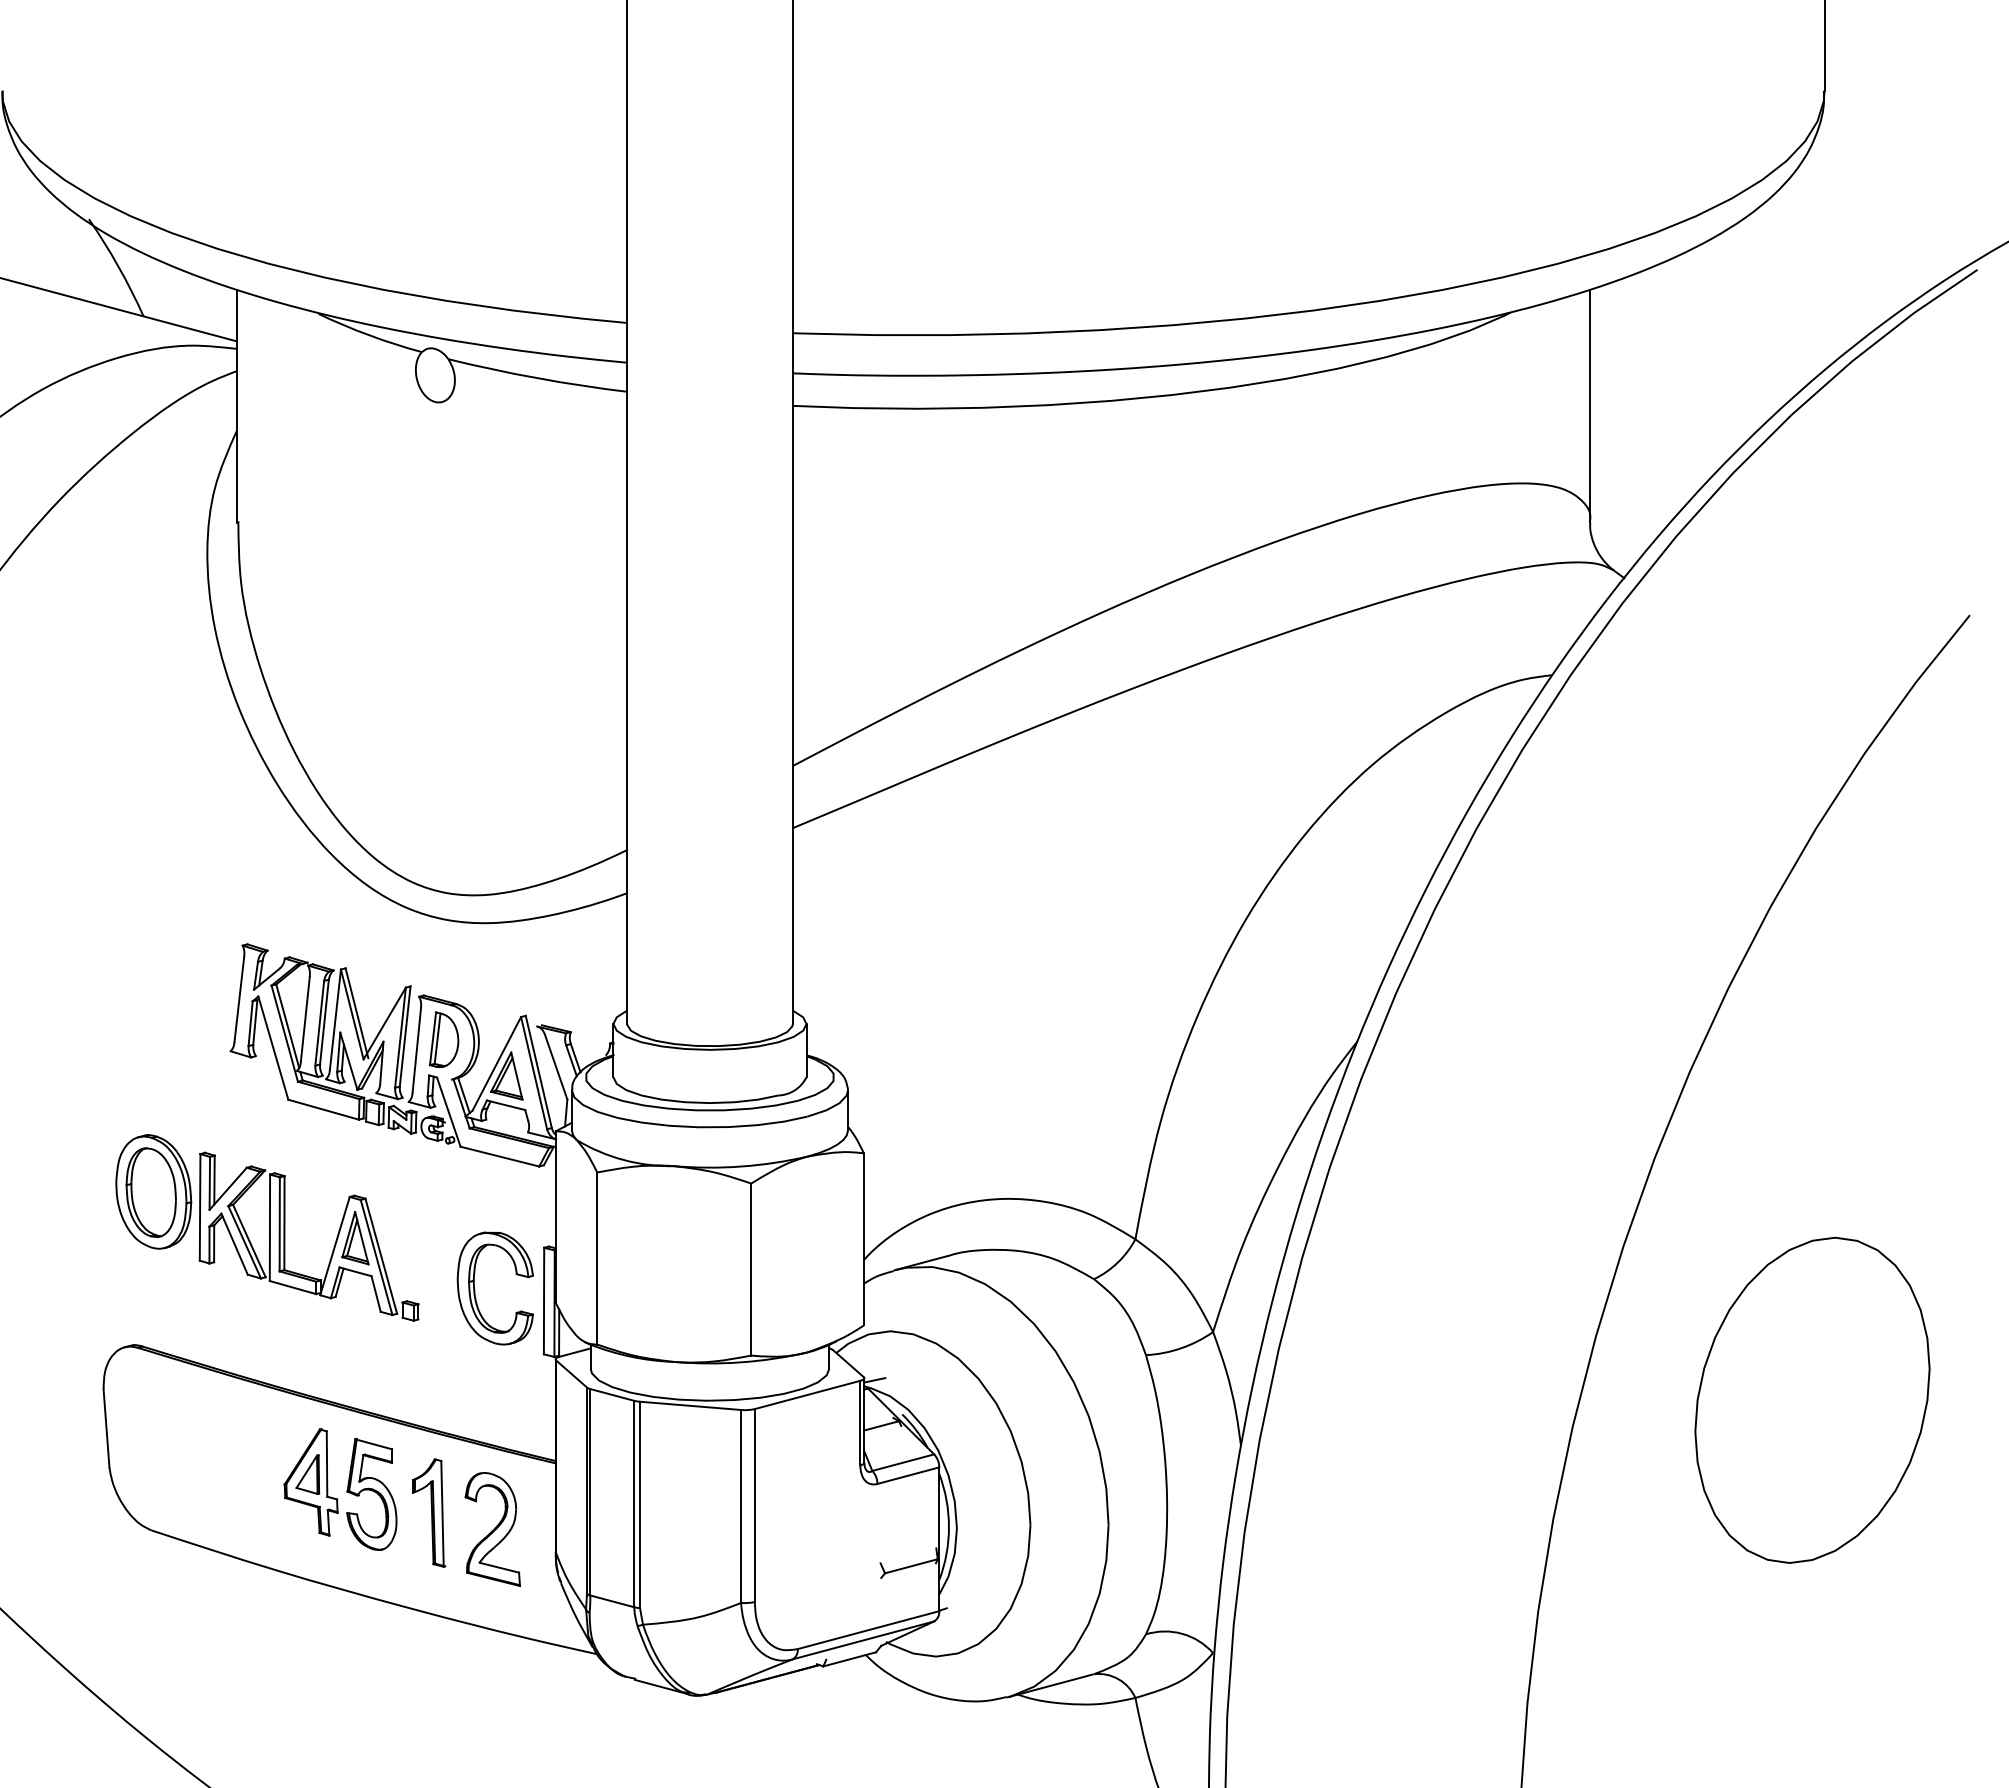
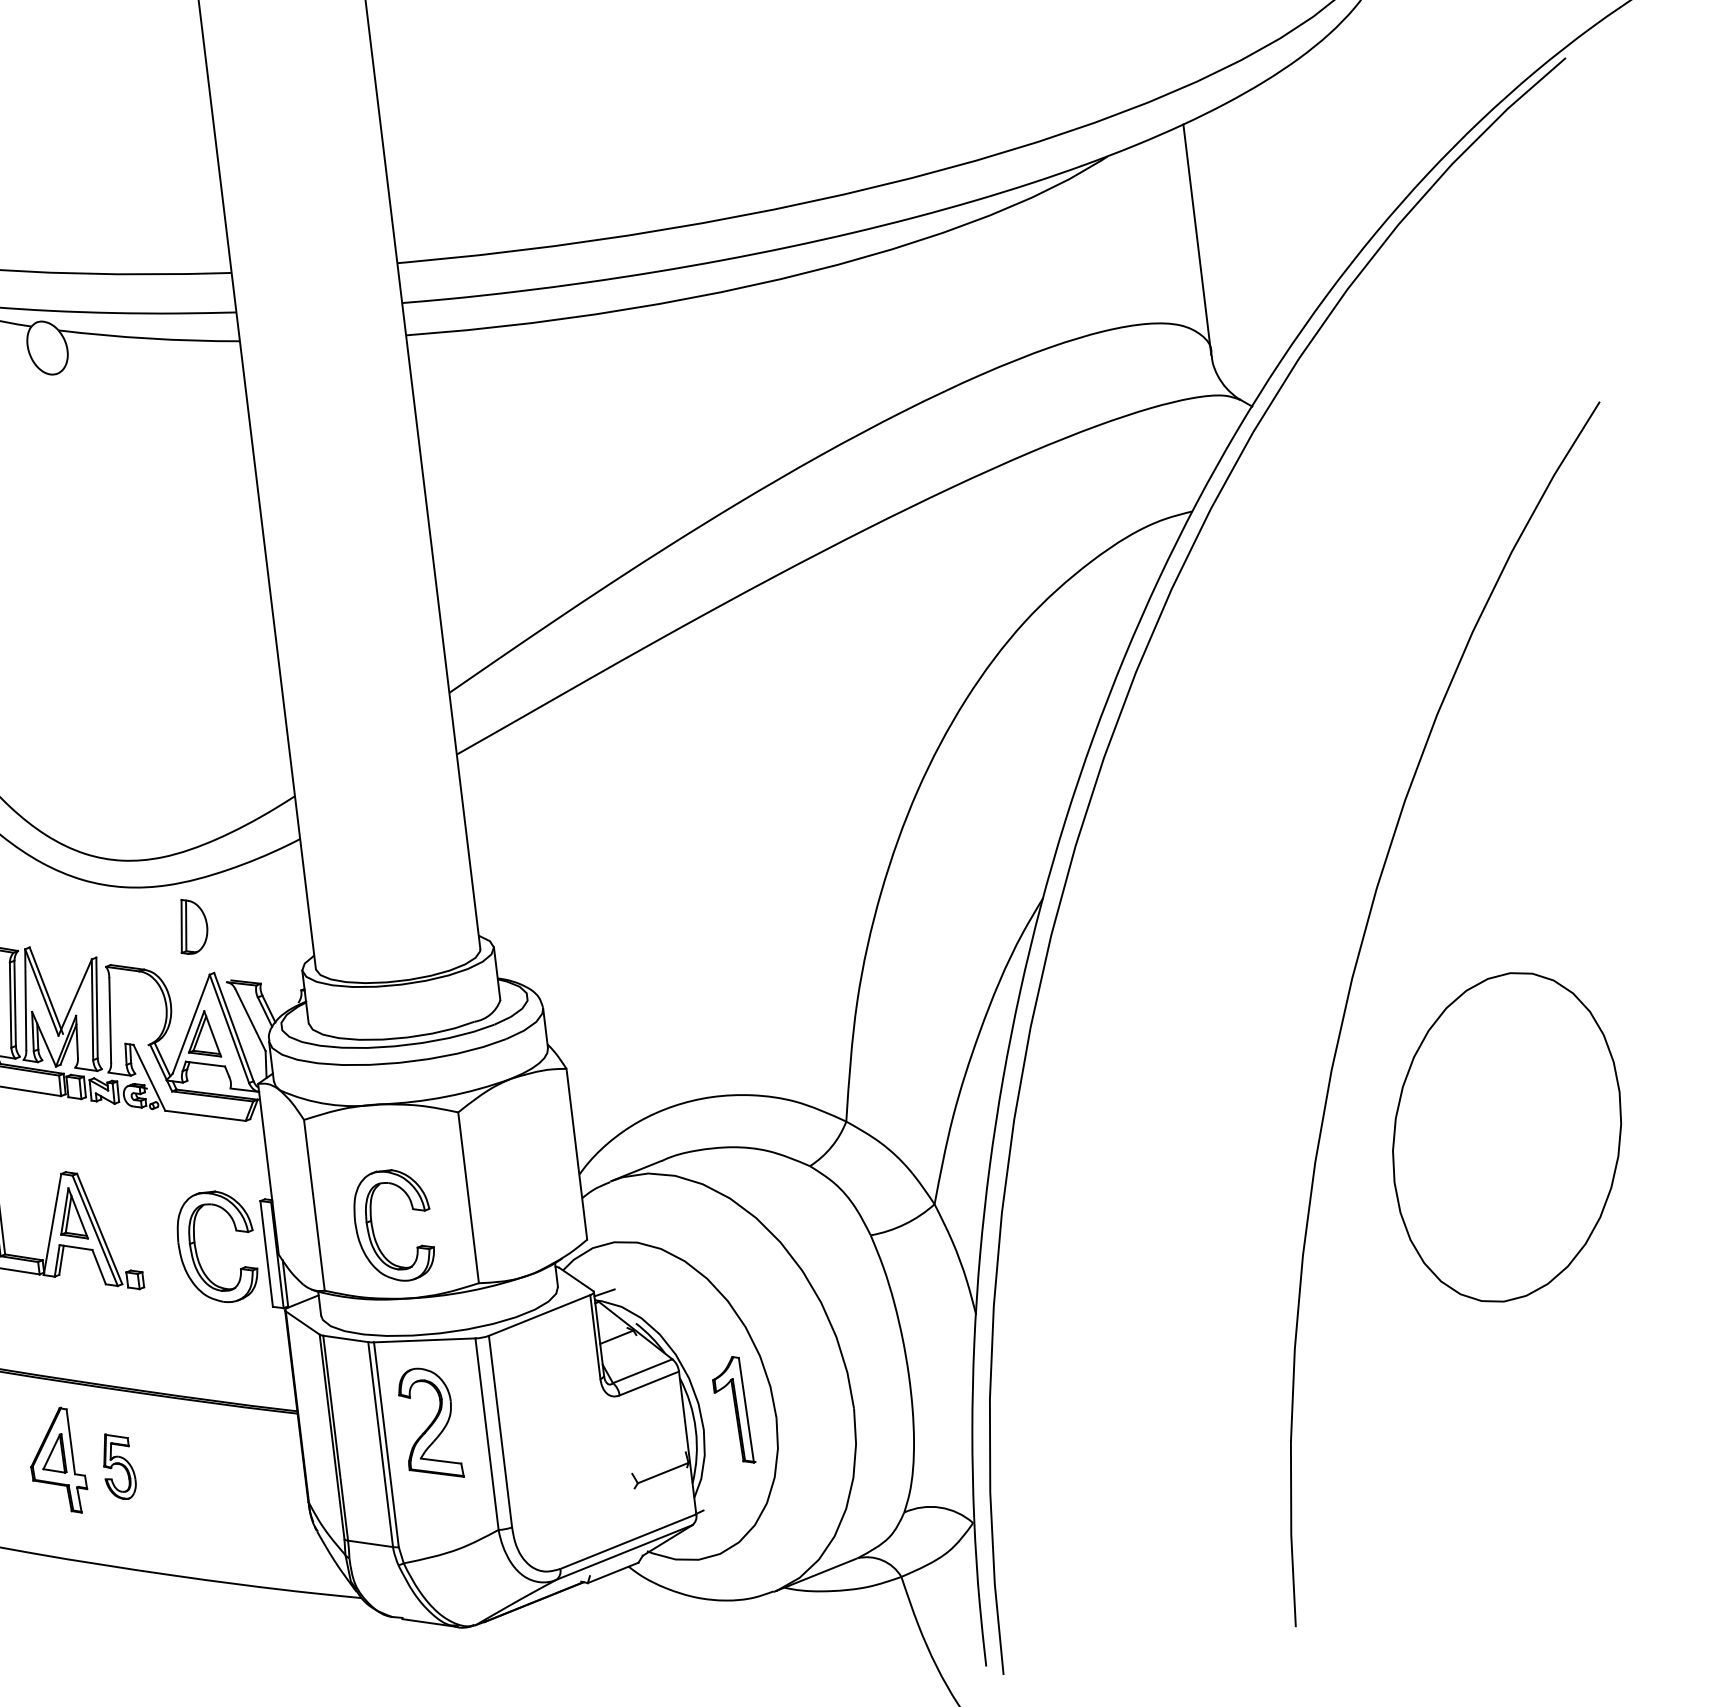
part: (444, 1039) -> (193, 925), moved
part: (653, 1289) -> (373, 1229), added
part: (1812, 1399) -> (1506, 1136), moved
part: (371, 1493) -> (118, 1465), size x0.6
part: (429, 1512) -> (733, 1410), moved
part: (492, 1529) -> (429, 1424), moved

